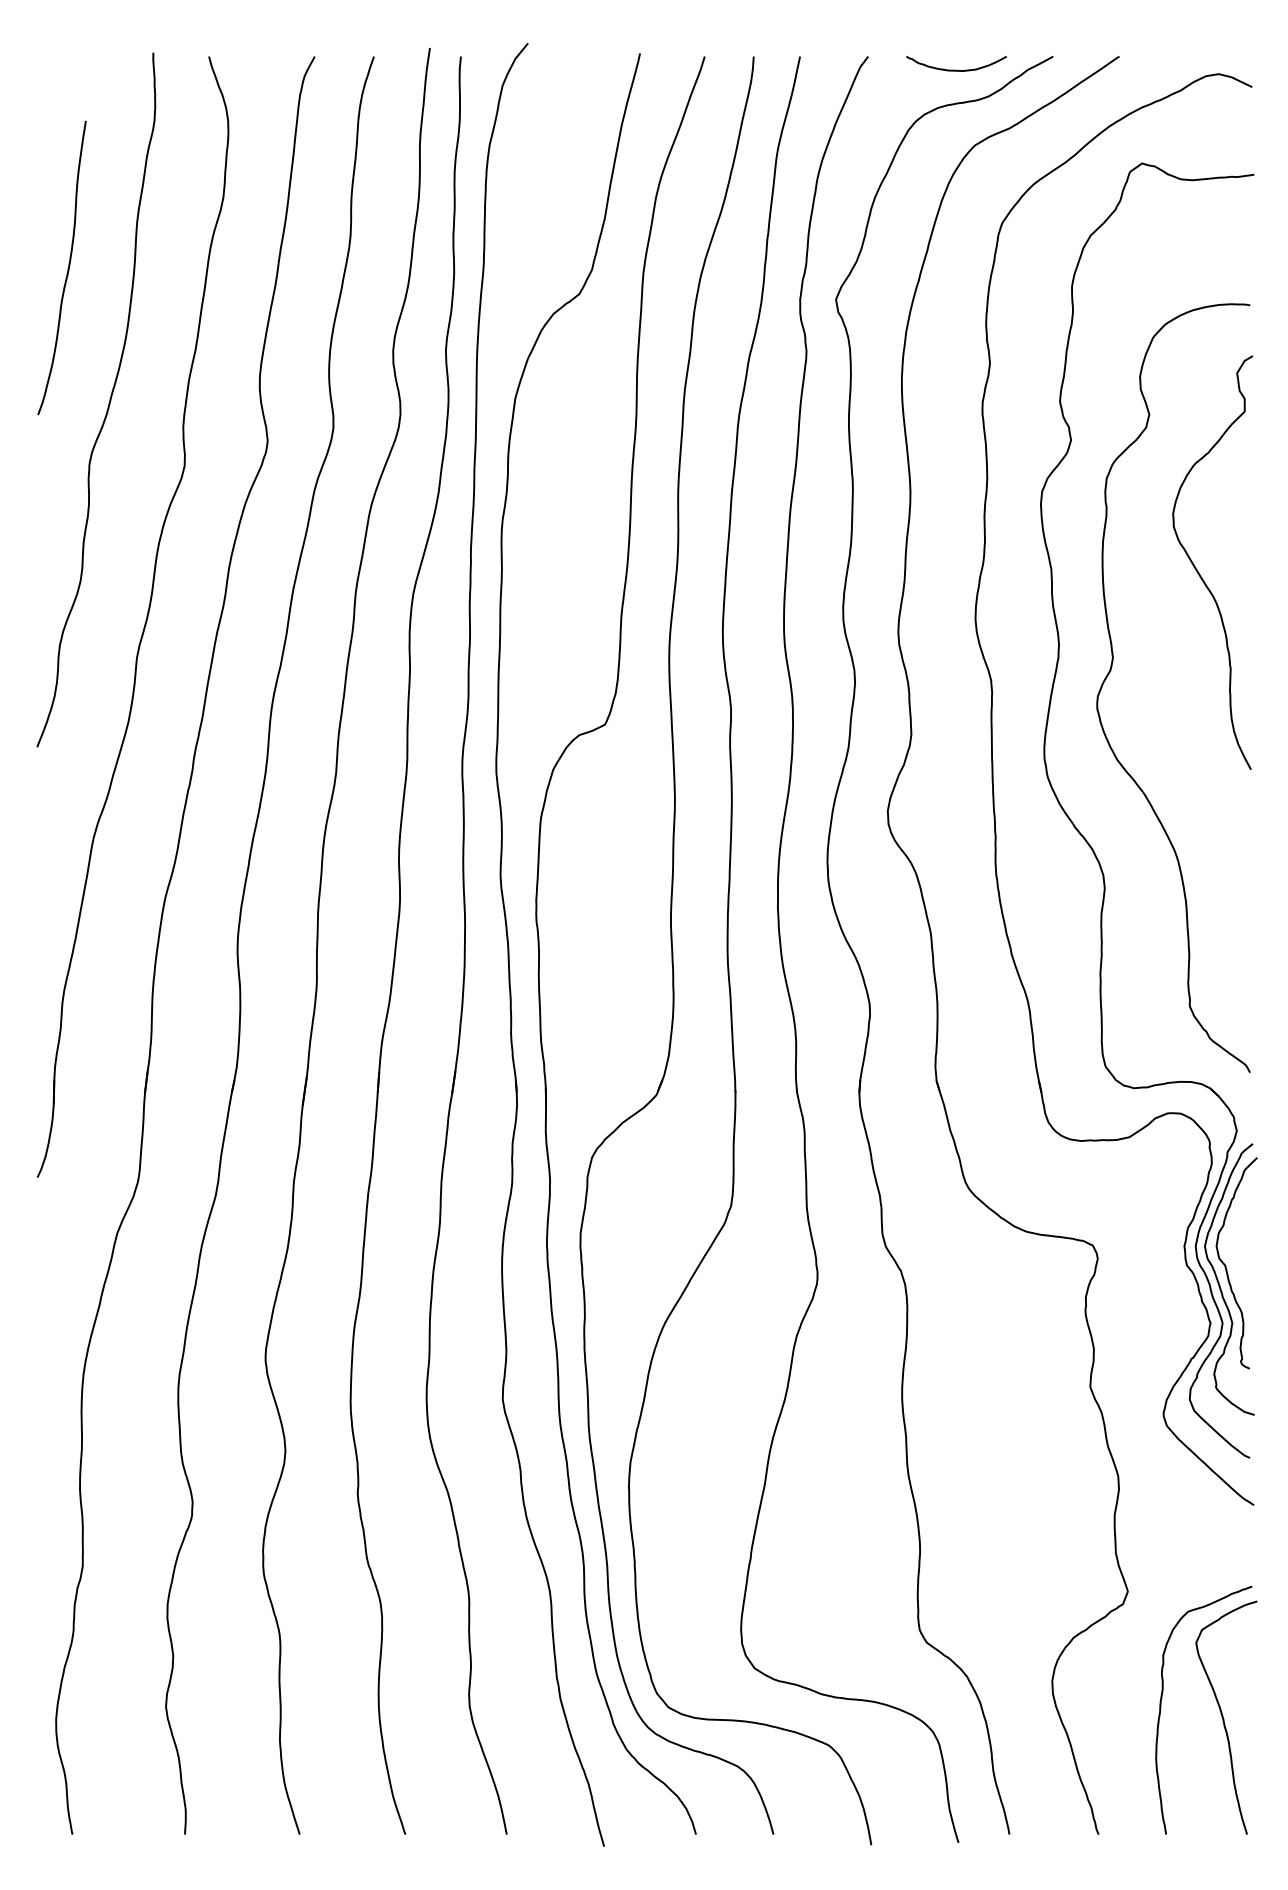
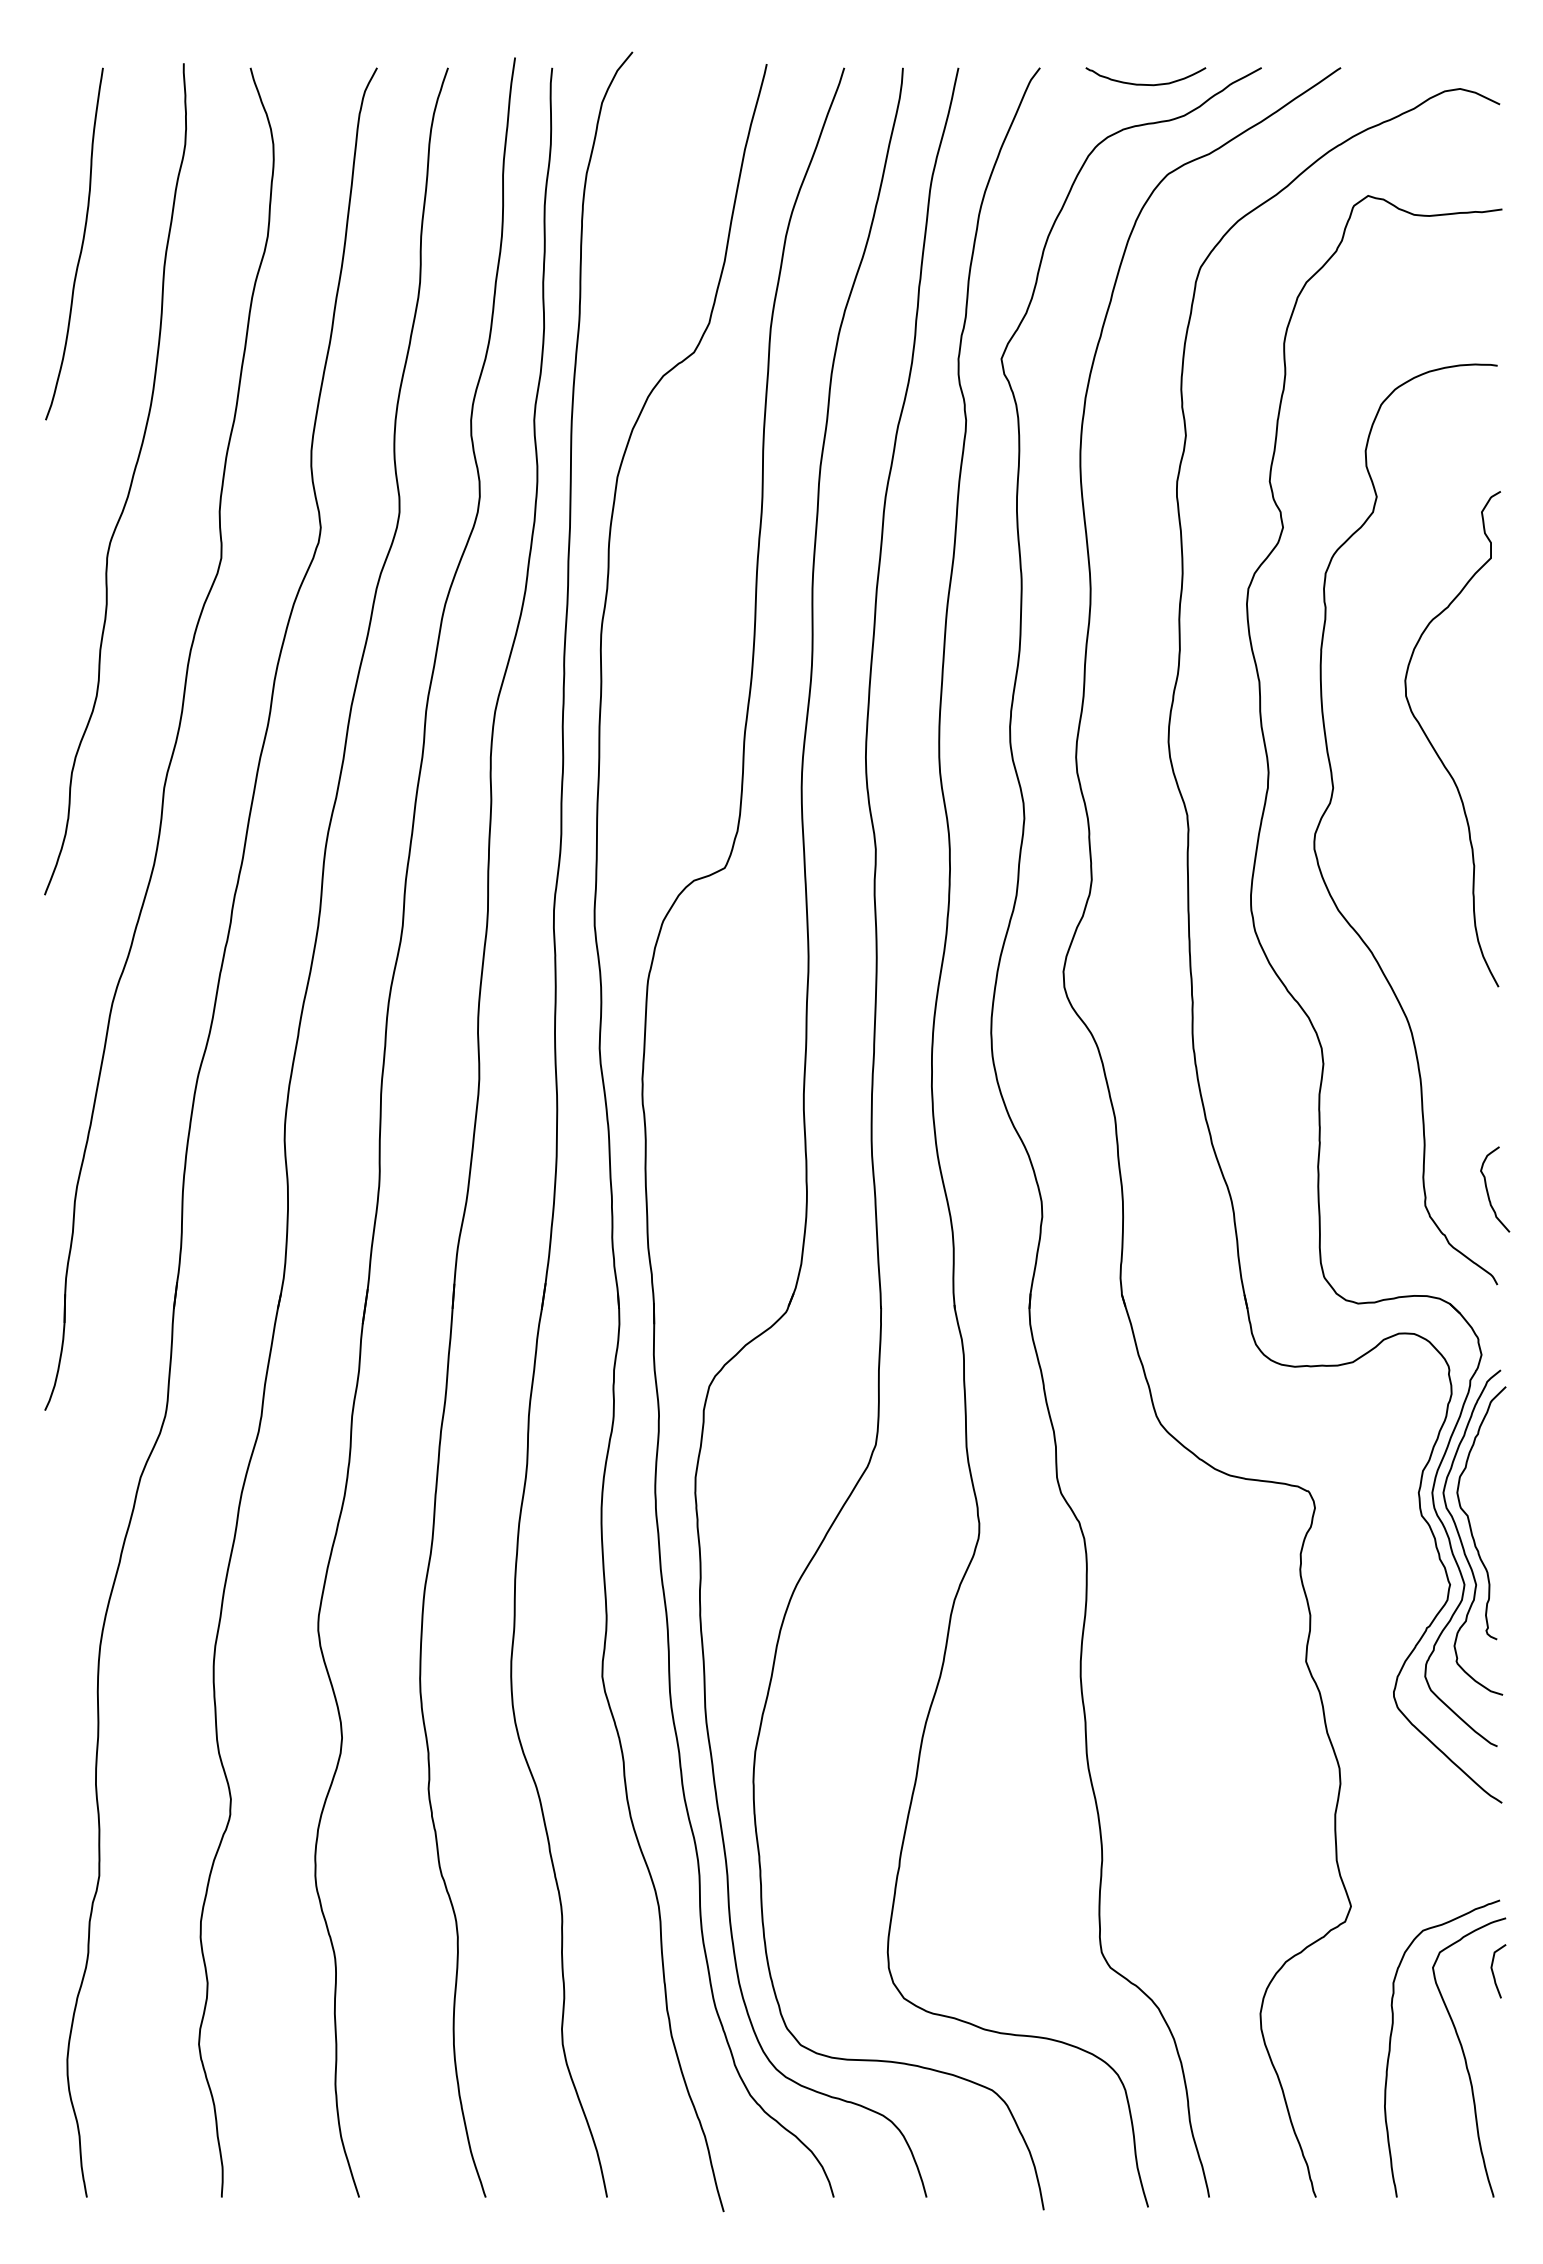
curve: (67, 267) -> (81, 243), moved
curve: (1197, 569) -> (1434, 747), moved
curve: (1242, 994) -> (1488, 1191), added
curve: (1246, 1645) -> (1493, 1971), added

